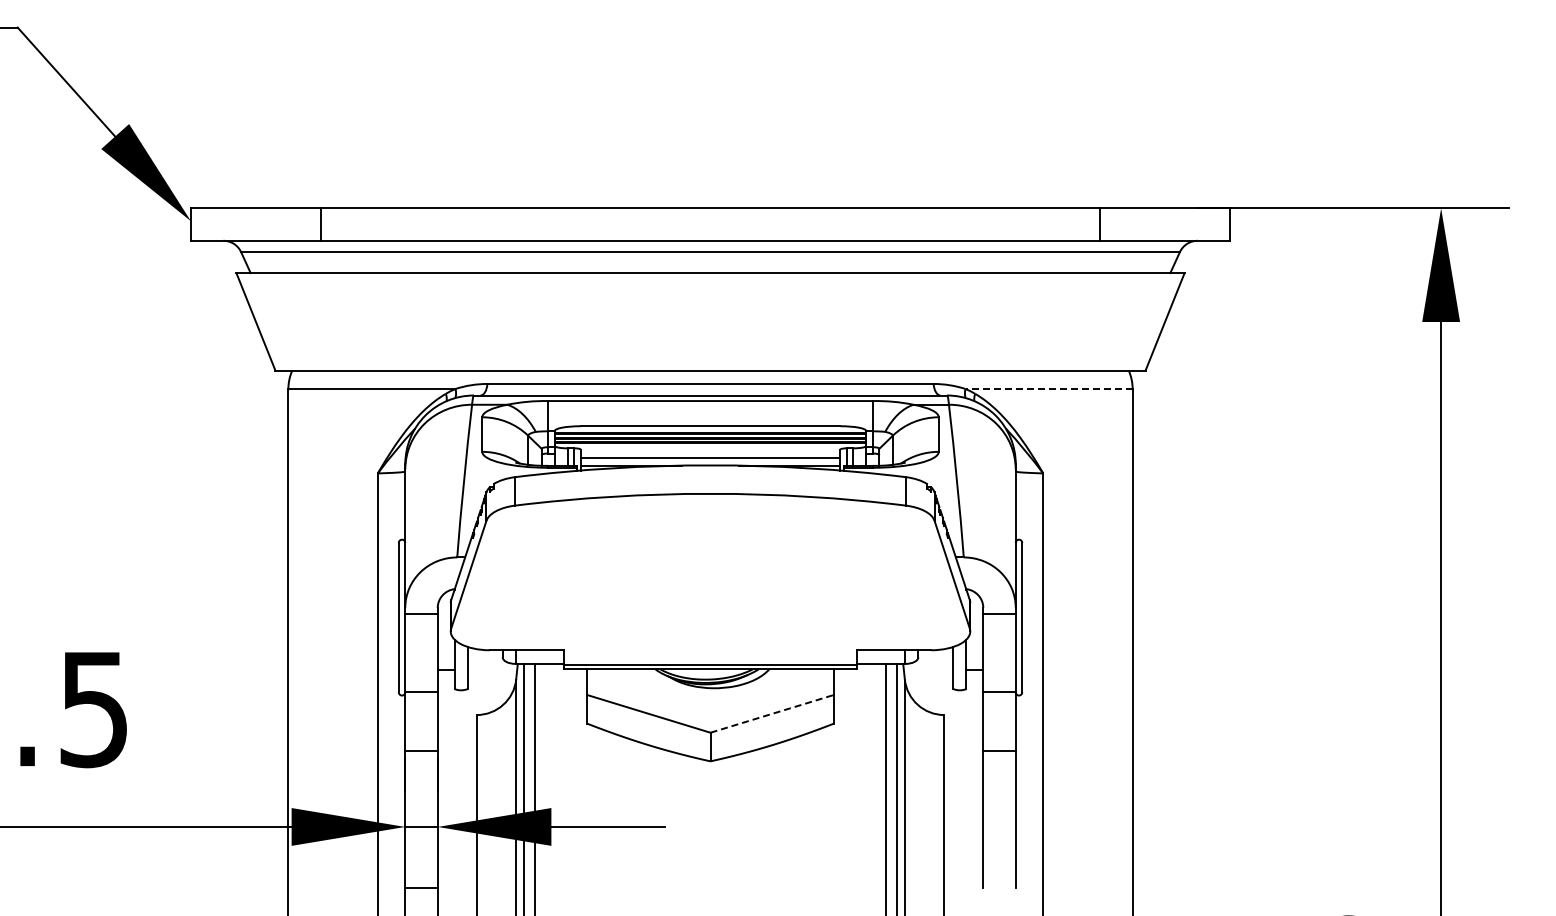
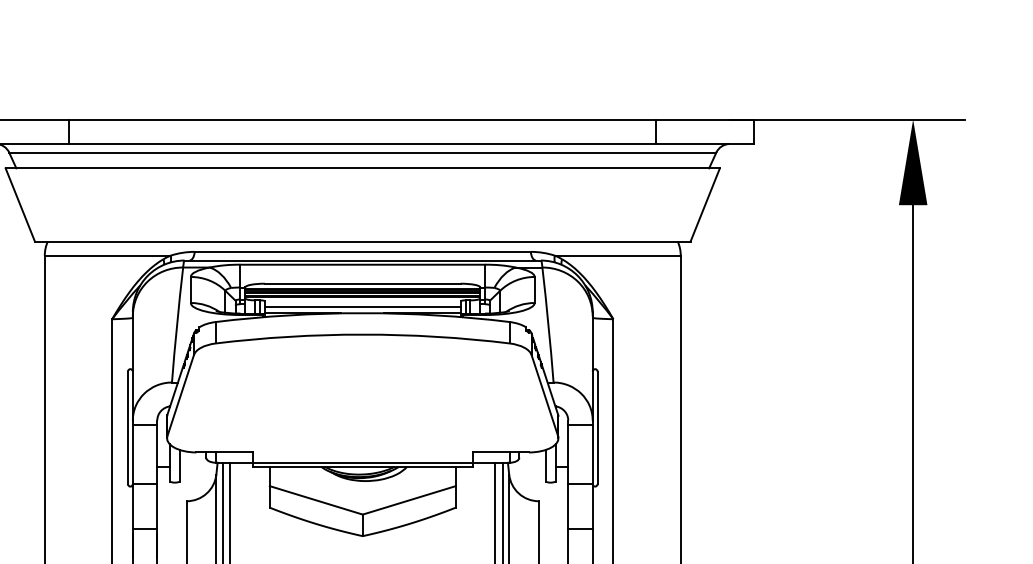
line: (1049, 389) -> (618, 256), dashed -> solid
line: (772, 713) -> (409, 500), dashed -> solid

